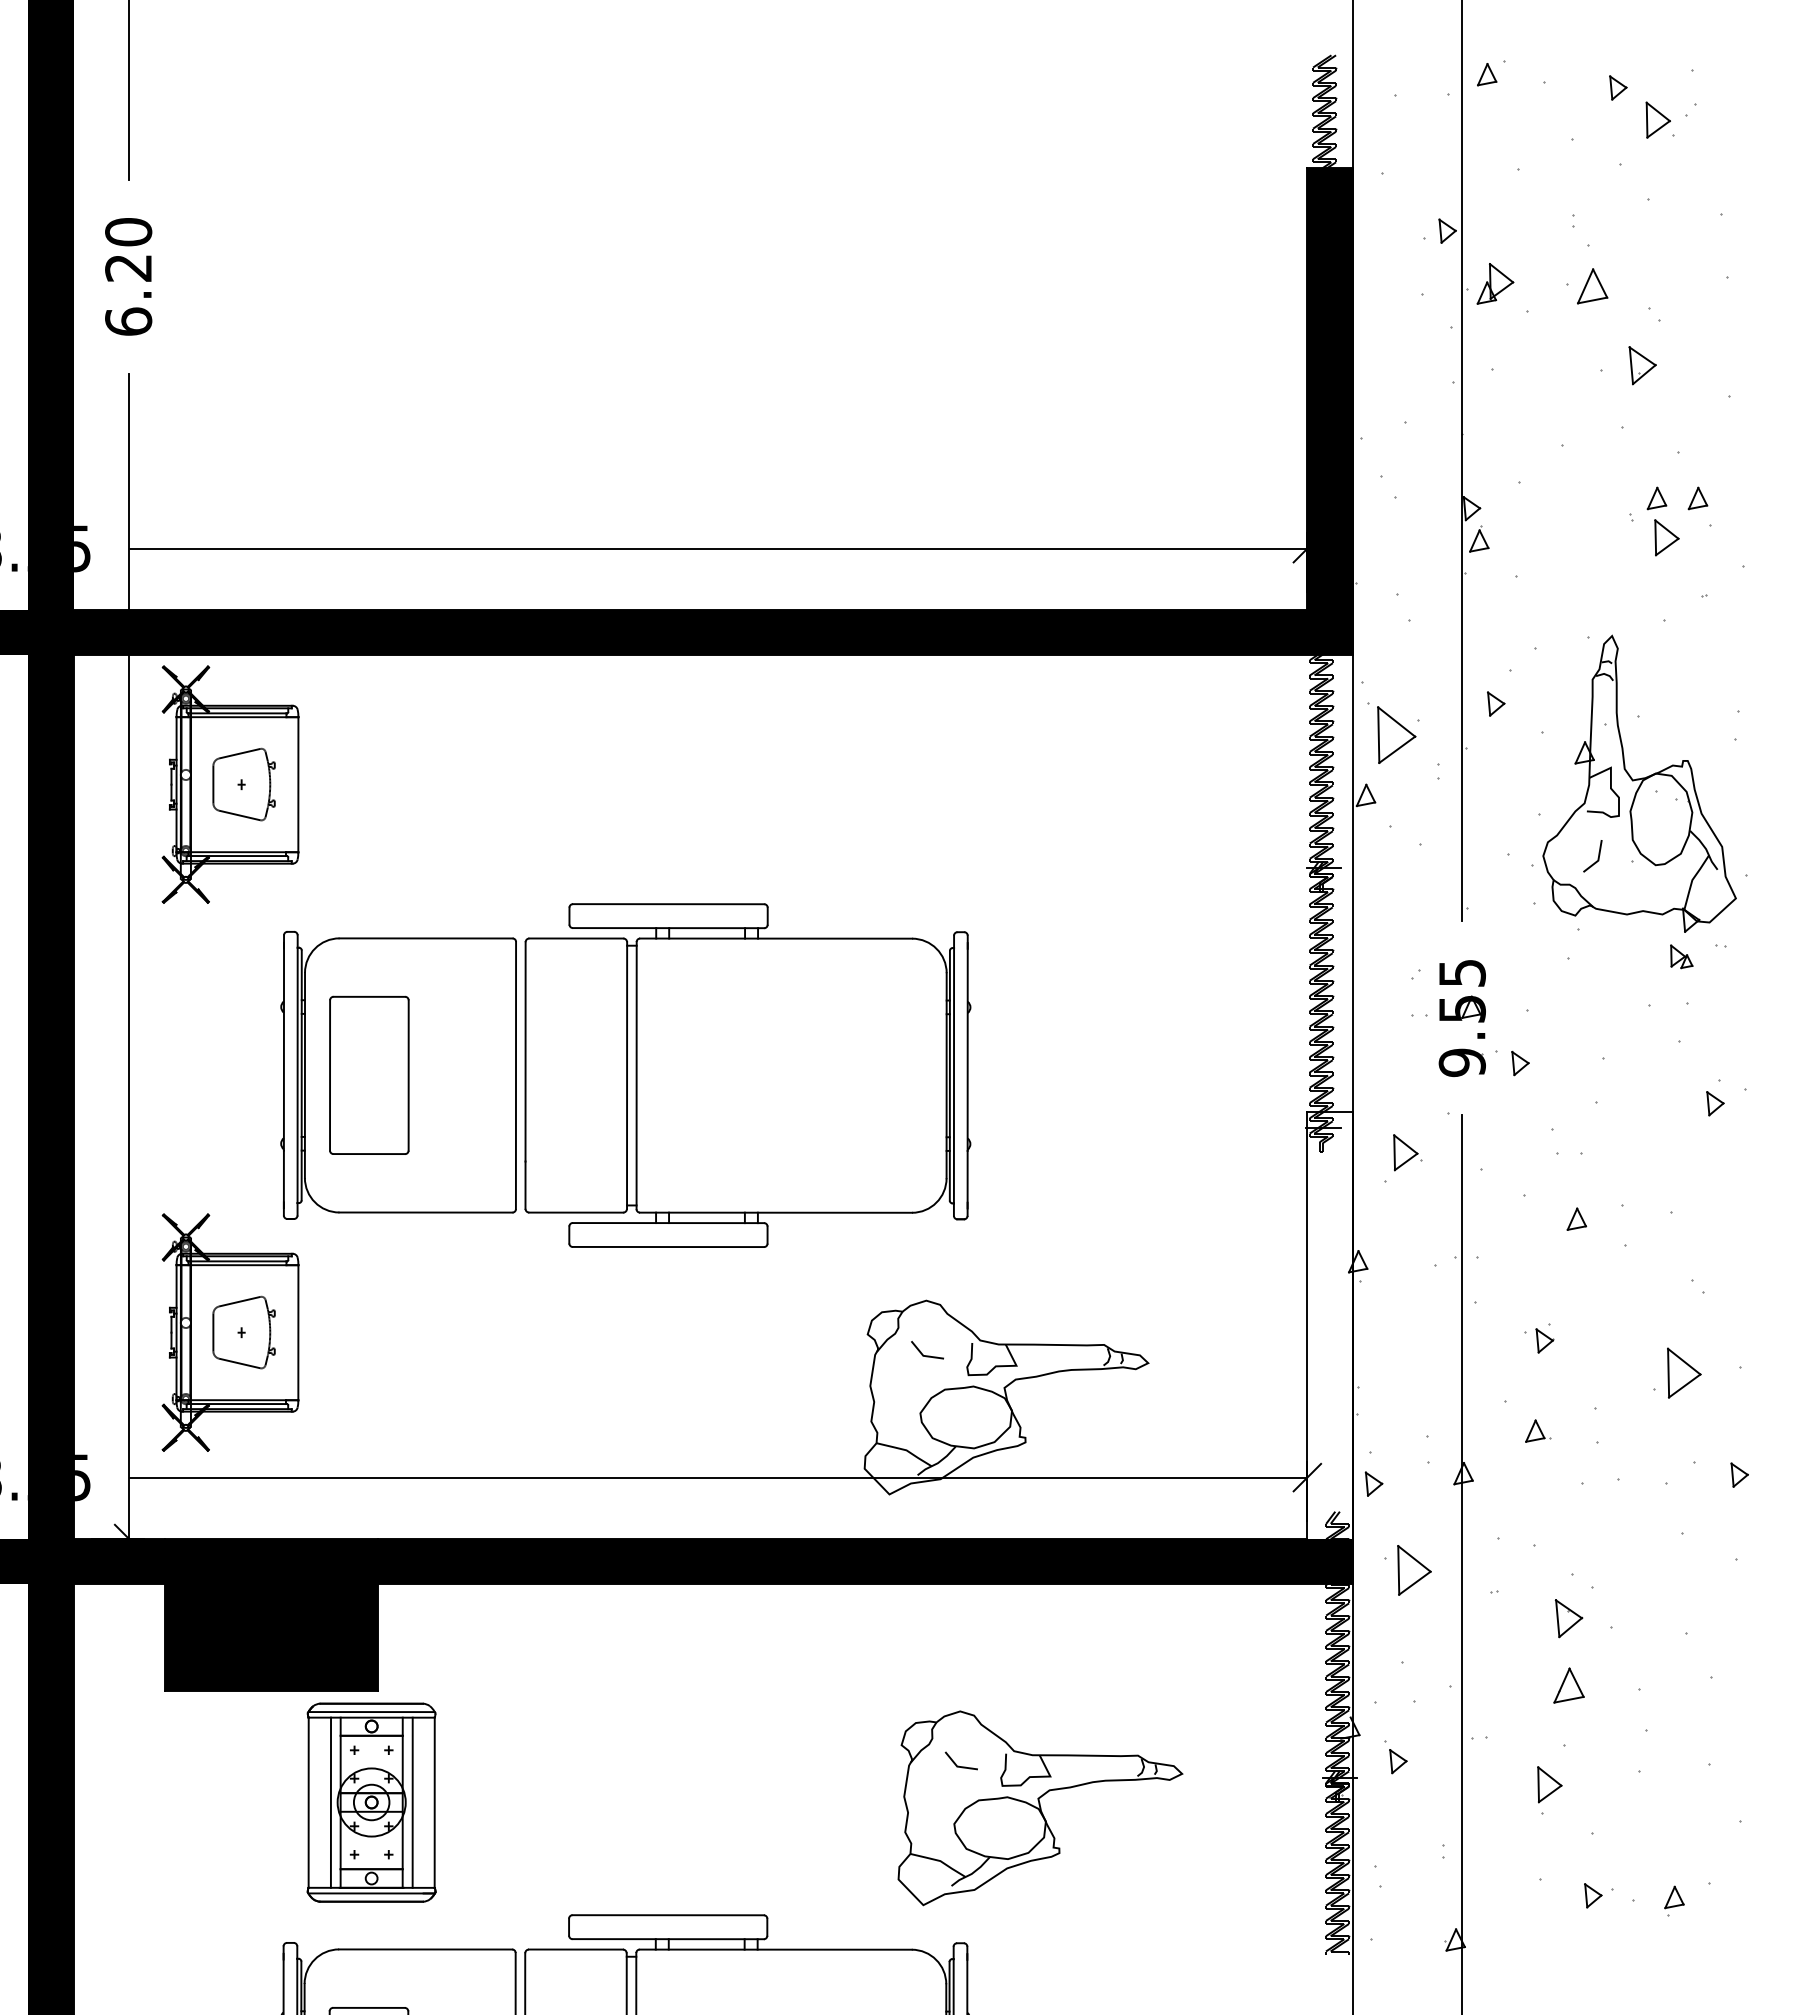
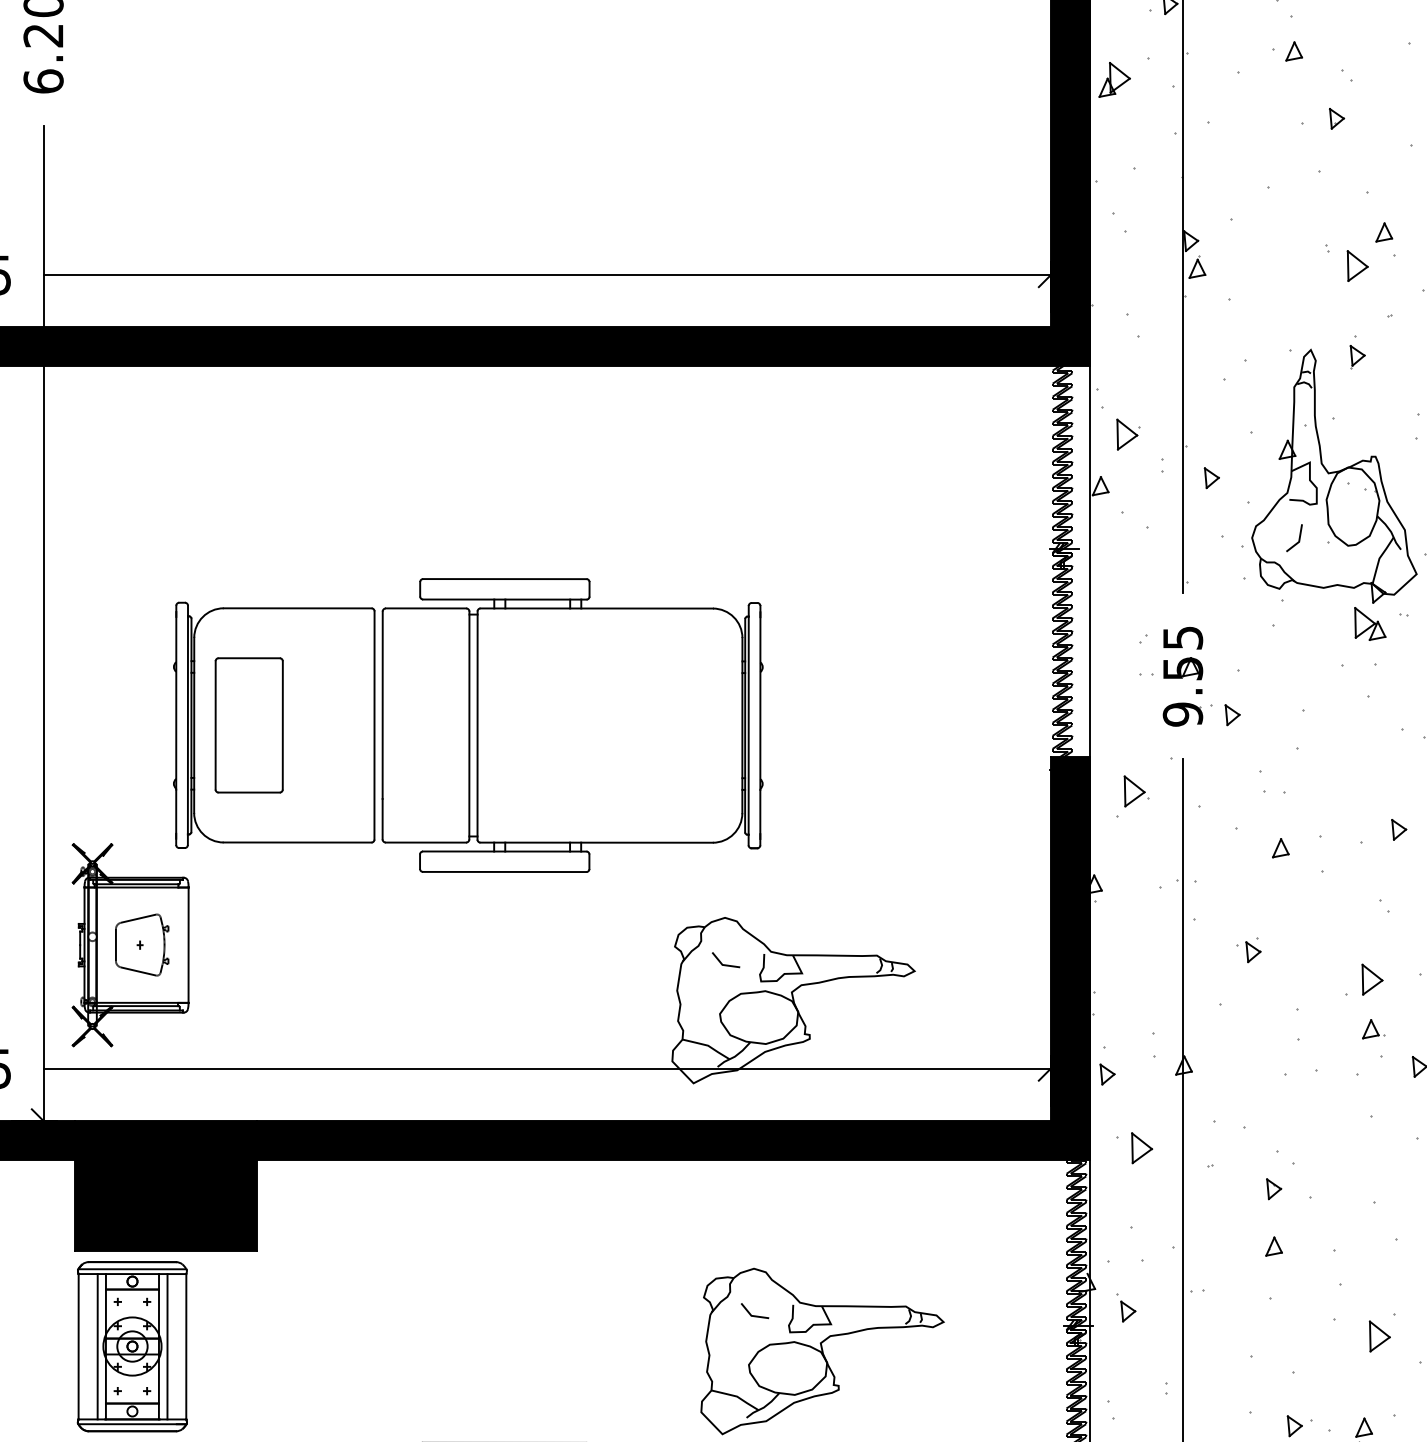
part: (1495, 283) -> (1114, 79), moved
part: (1592, 286) -> (1294, 51), size x0.62
part: (1642, 364) -> (1336, 118), size x0.62
part: (1656, 498) -> (1348, 232), removed
part: (1666, 644) -> (1357, 357), added
part: (1496, 703) -> (1212, 477), moved
part: (1397, 734) -> (1127, 434), size x0.62
part: (230, 784) -> (130, 476), removed
part: (1681, 956) -> (1370, 623), size x1.67
part: (1715, 1103) -> (1399, 829), moved
fill: (1330, 1325) -> (1070, 939), added
part: (1683, 1372) -> (1371, 979), size x0.71
part: (1538, 1430) -> (1373, 1028), moved
part: (1414, 1570) -> (1142, 1148), size x0.71
part: (1568, 1617) -> (1273, 1188), size x0.62
part: (1568, 1685) -> (1273, 1246), size x0.62
part: (1549, 1784) -> (1379, 1336), moved
part: (371, 1802) -> (132, 1346), moved

